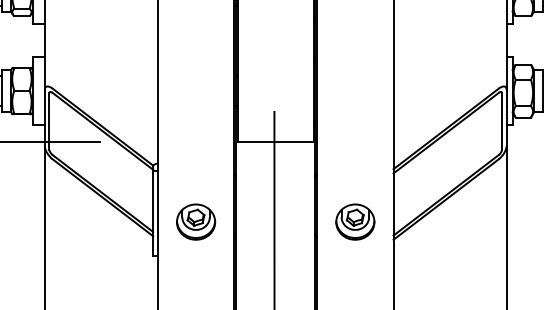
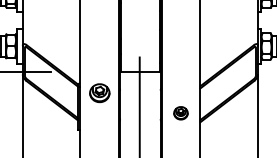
part: (195, 222) -> (99, 93), moved
part: (354, 222) -> (180, 113), size x0.7

